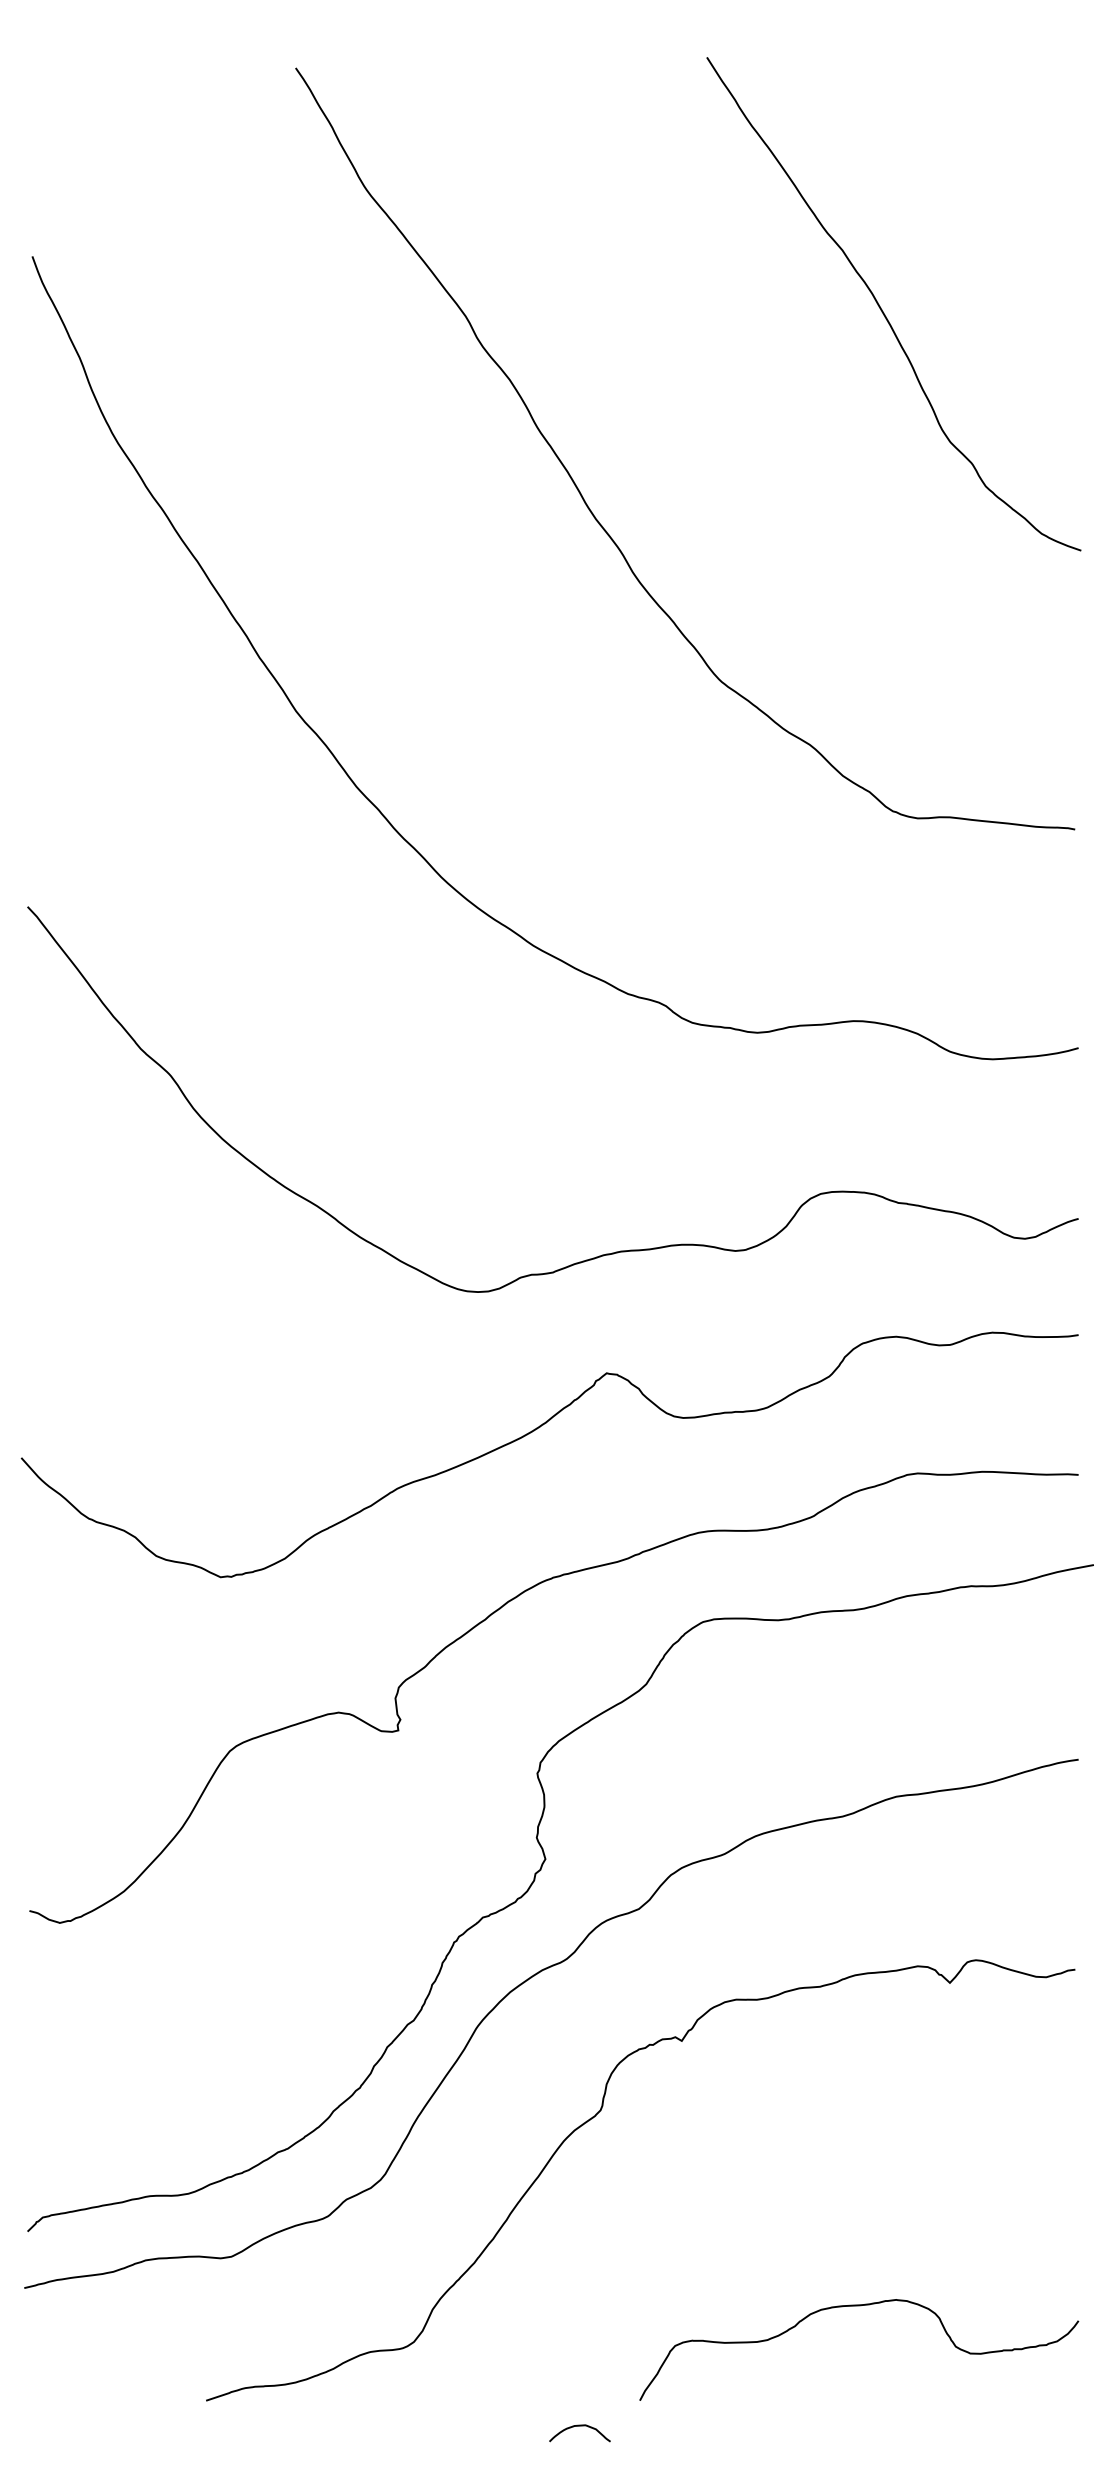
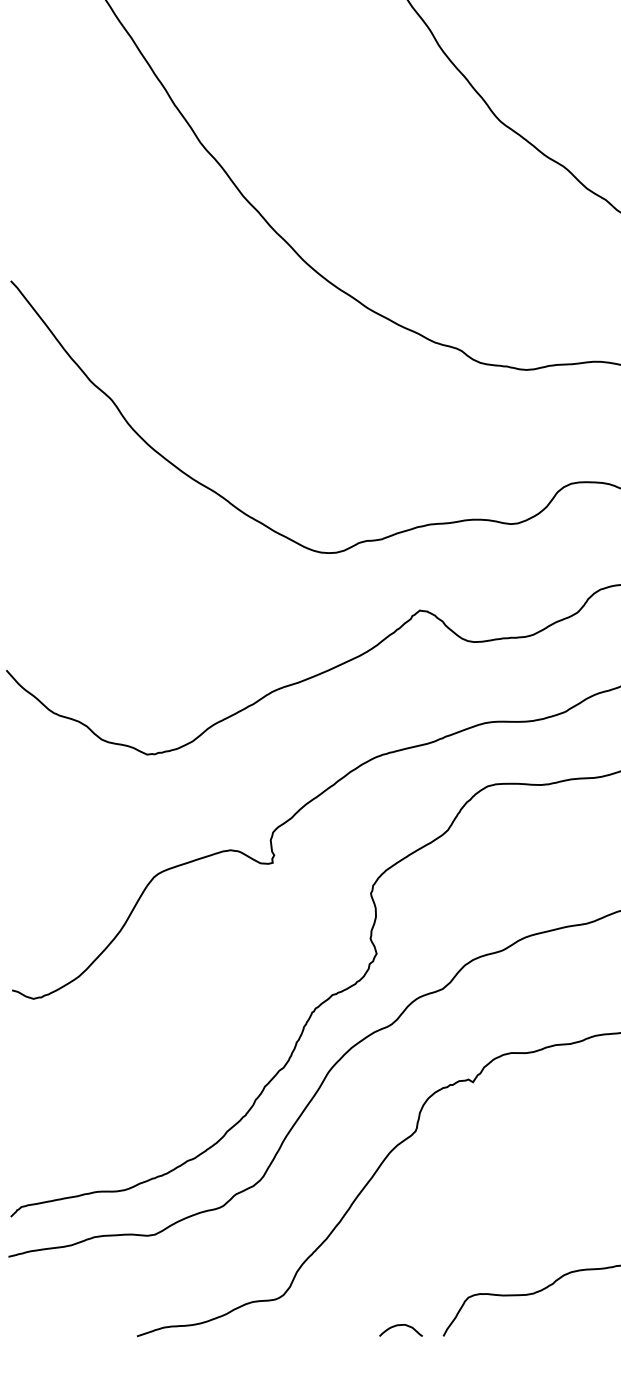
curve: (579, 2426) -> (400, 1325), moved

